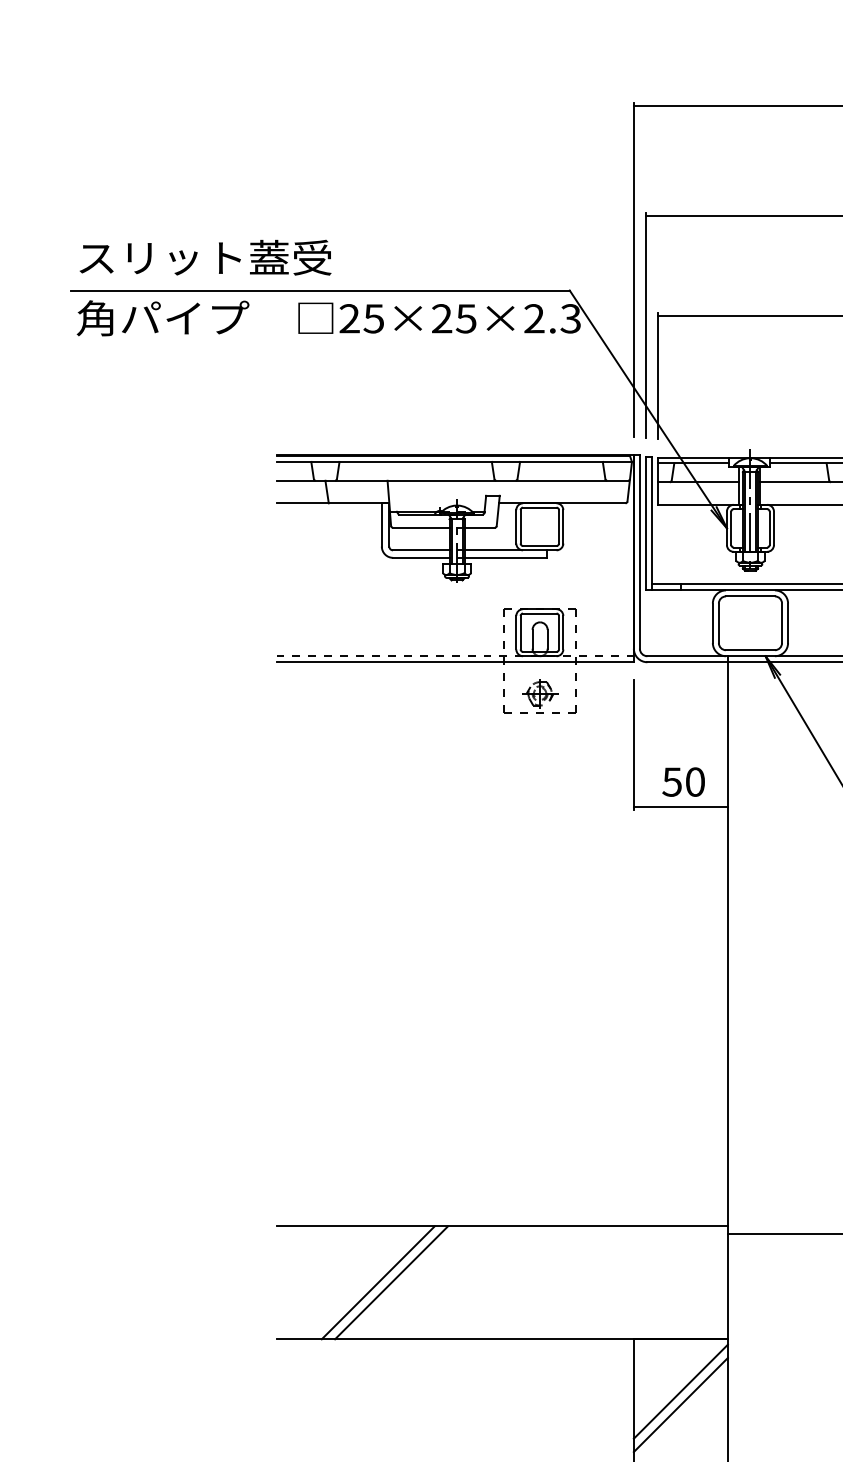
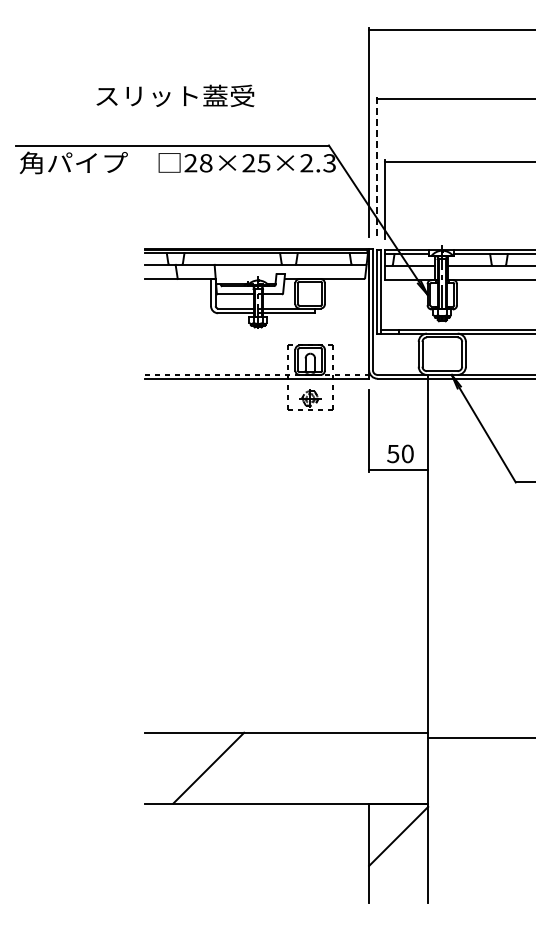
text: (205, 257) -> (175, 95), moved
text: (373, 319) -> (205, 163), 25×25×2.3 -> 28×25×2.3
line: (645, 327) -> (376, 168), solid -> dashed
line: (390, 1281) -> (216, 767), removed
line: (680, 1404) -> (398, 844), removed

